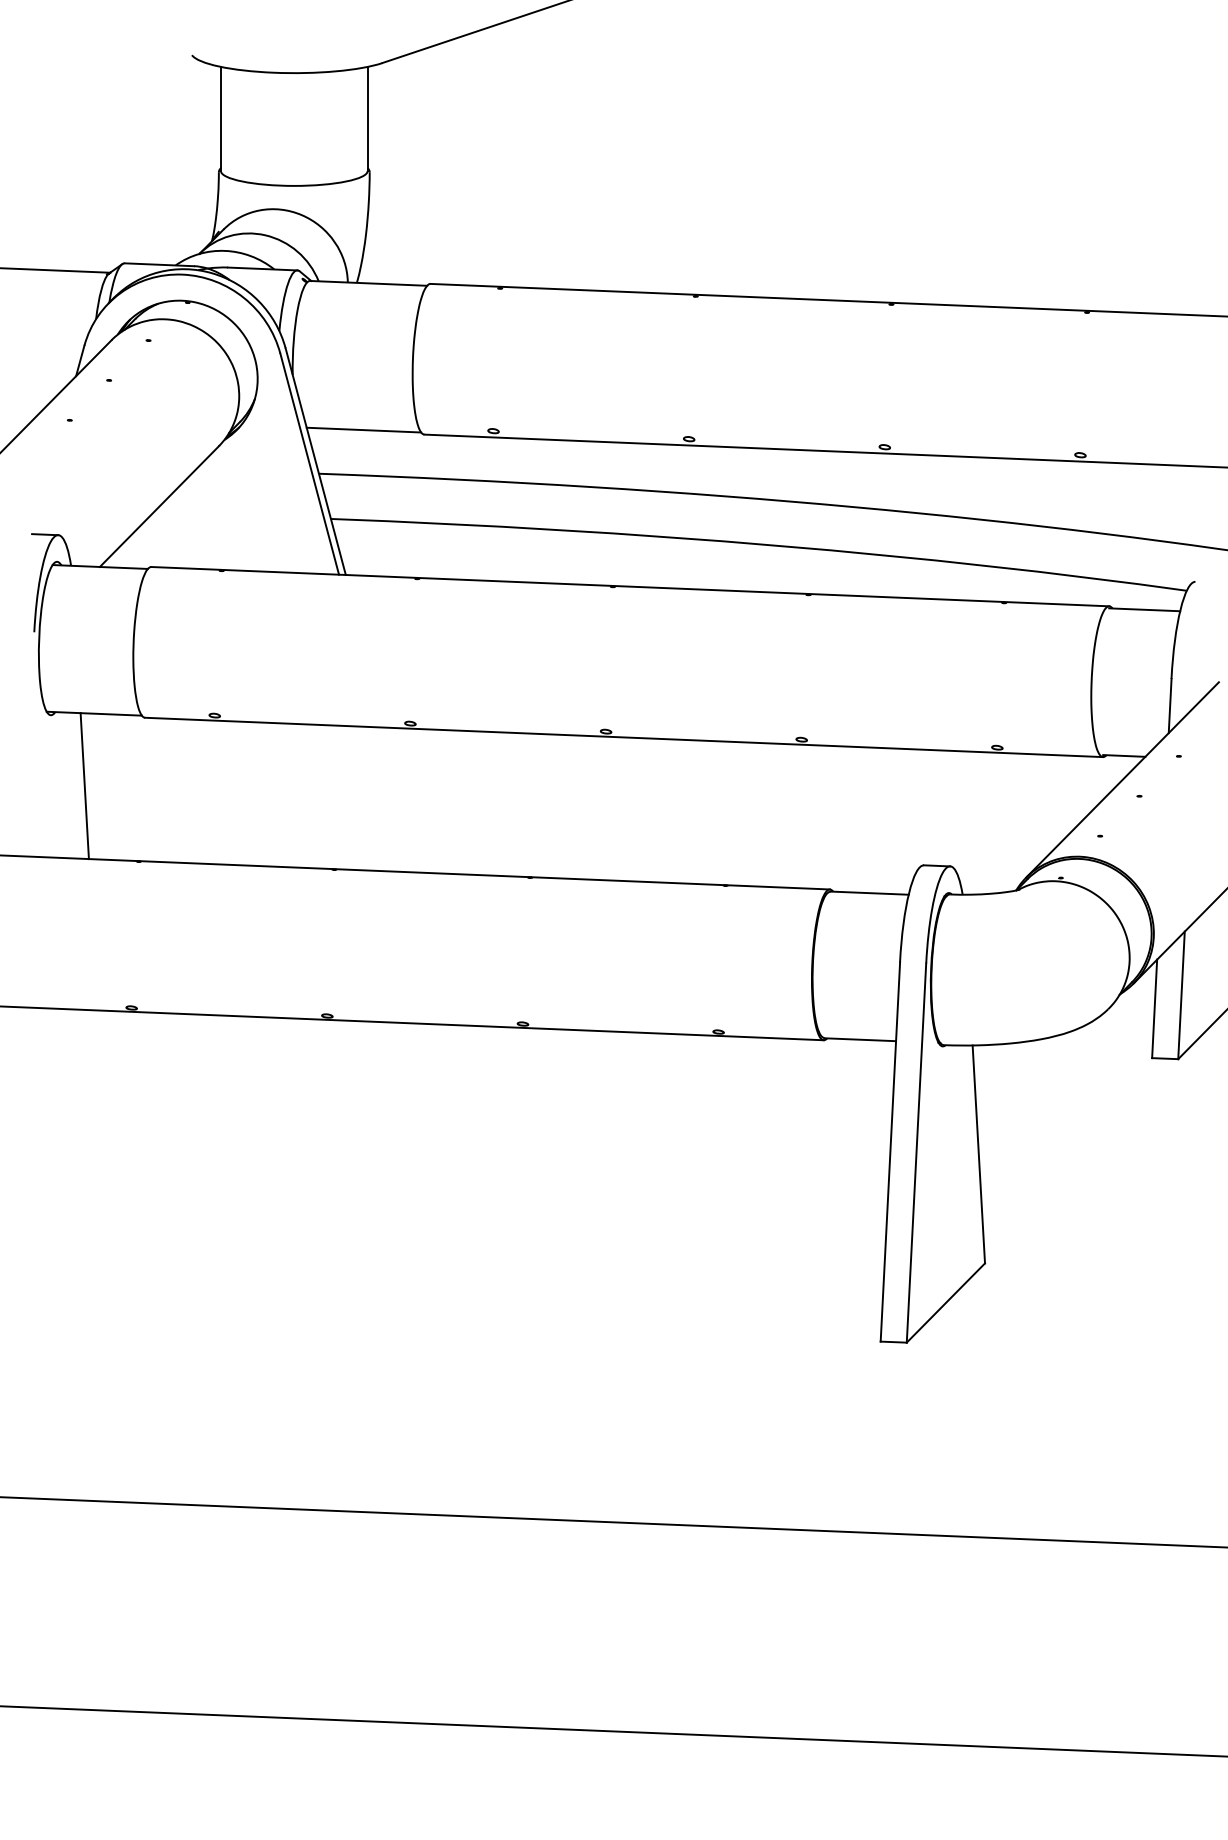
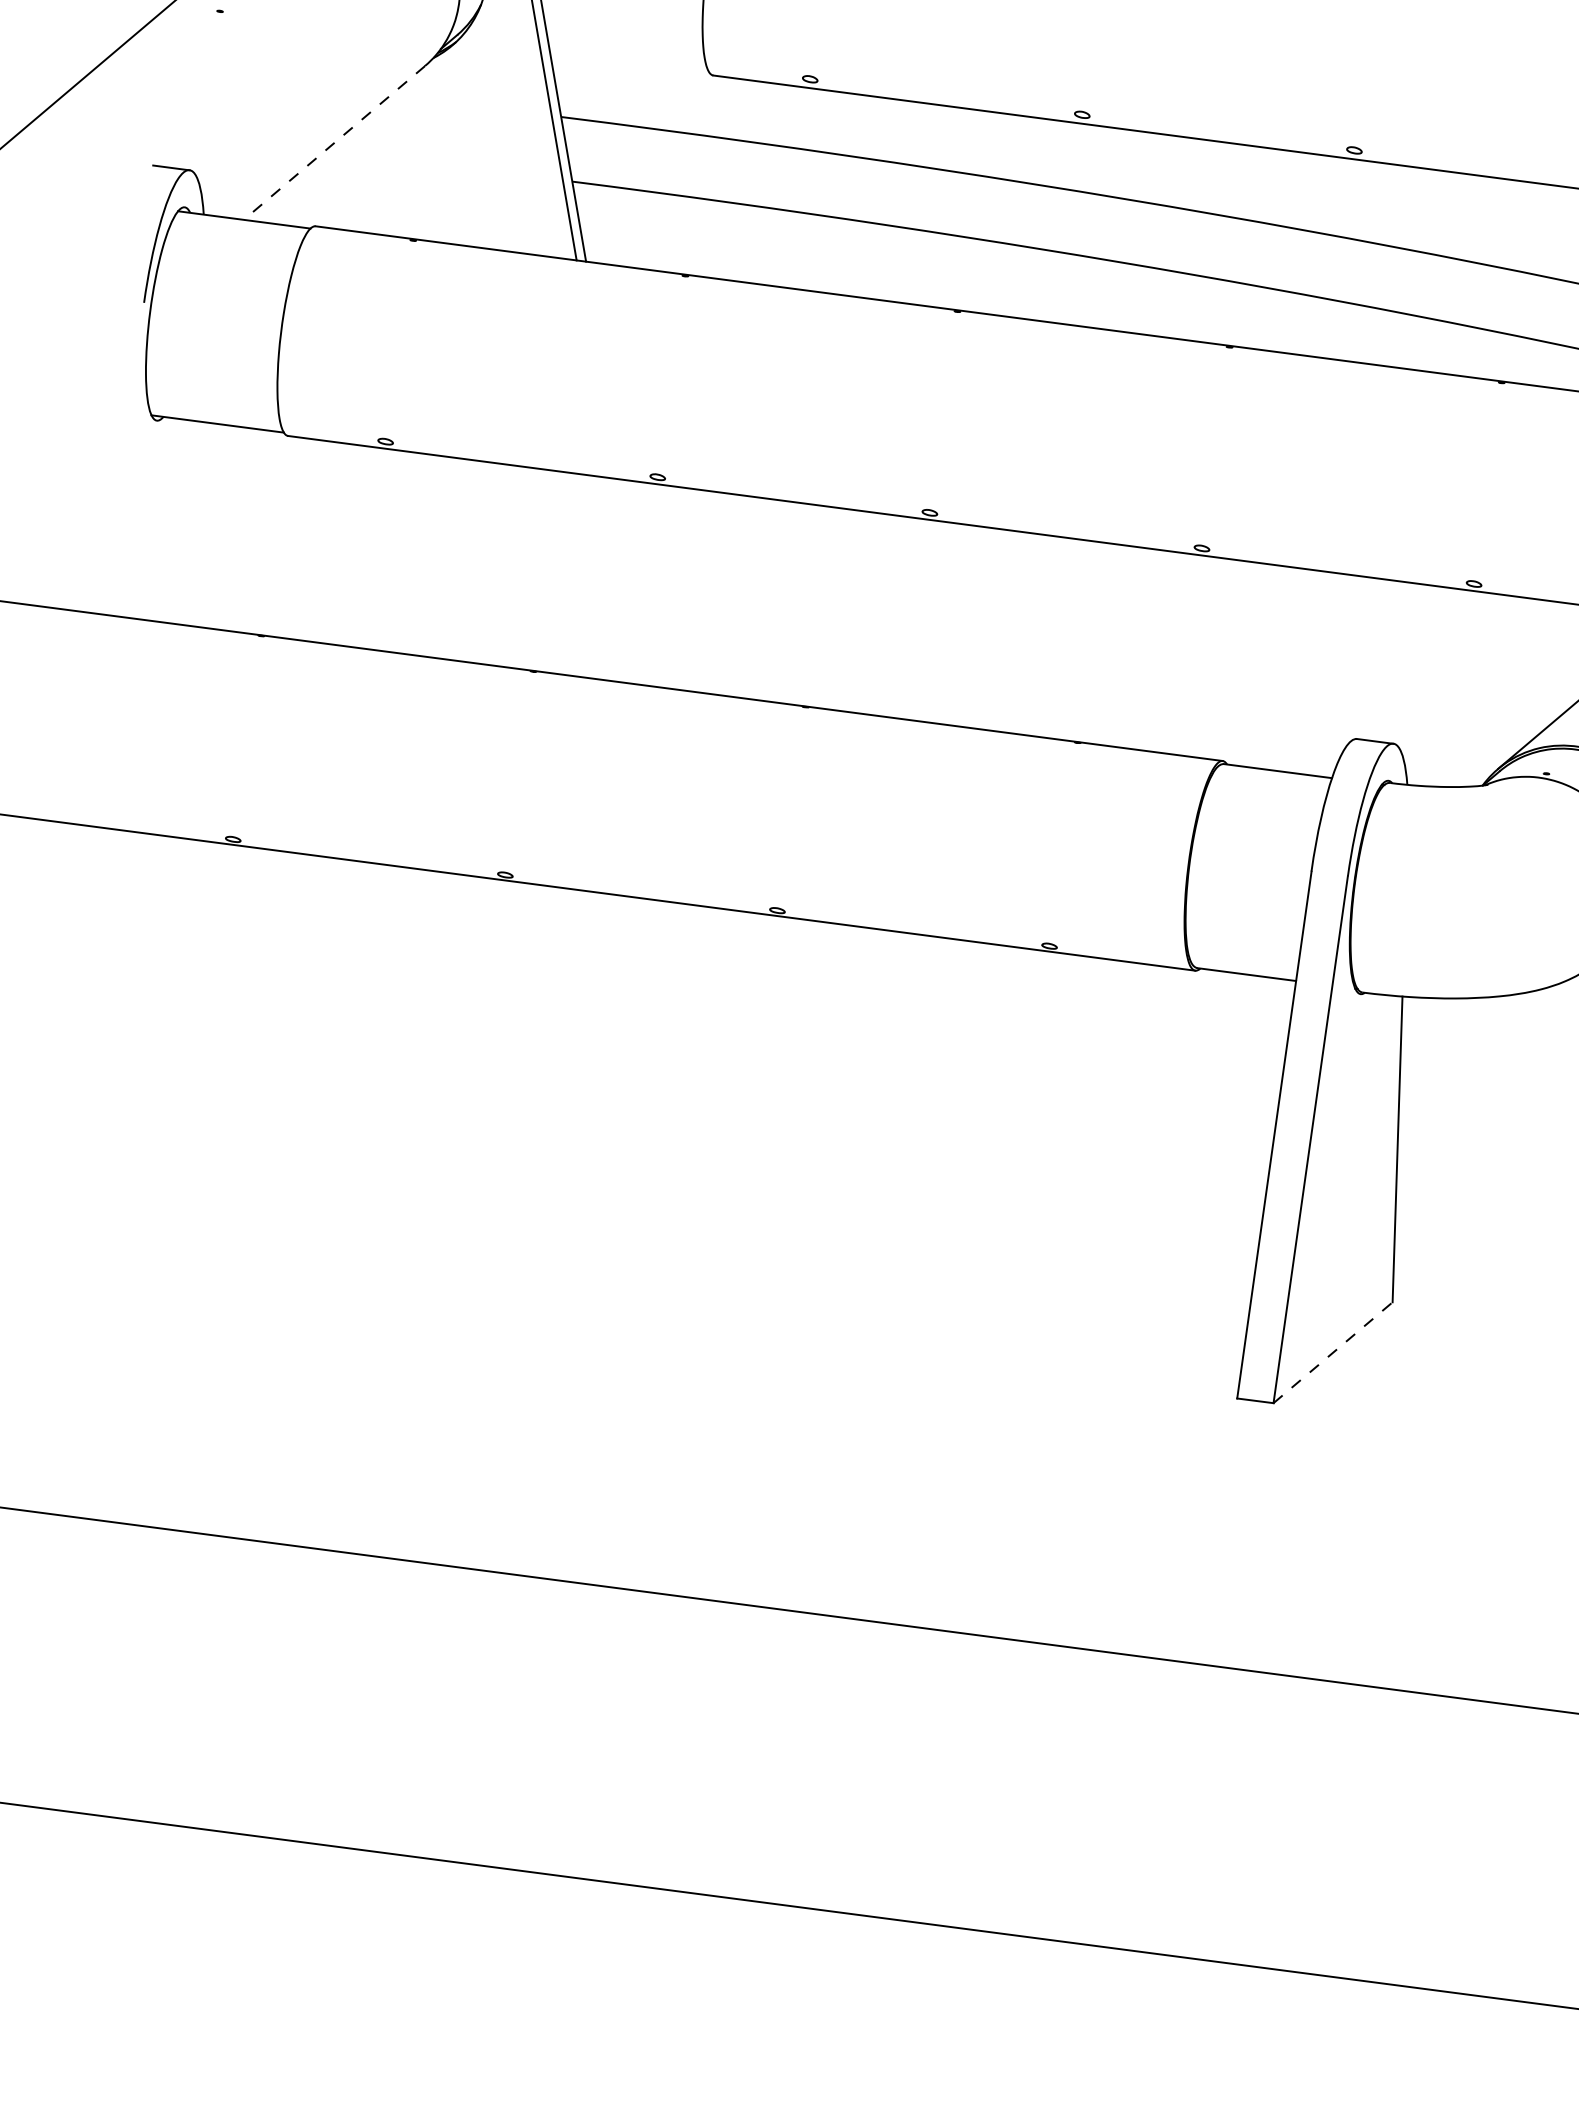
line: (363, 429) -> (628, 60), removed
line: (159, 506) -> (334, 142), solid -> dashed
line: (84, 786) -> (194, 524), removed
line: (945, 1303) -> (1332, 1353), solid -> dashed

